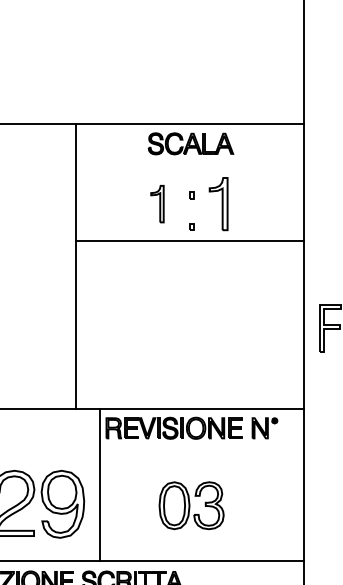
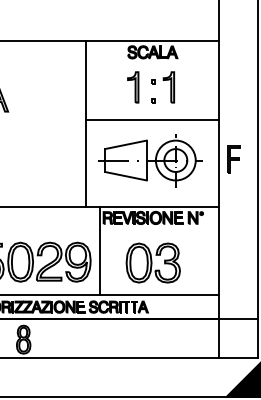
part: (157, 204) -> (133, 87), size x1.43
line: (188, 242) -> (151, 120), moved
part: (186, 329) -> (150, 160), added
part: (190, 504) -> (152, 262), size x1.43

